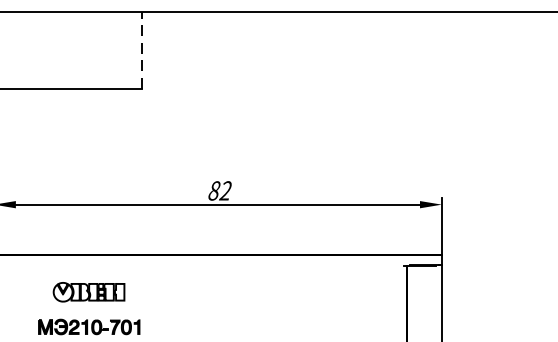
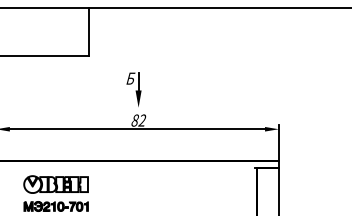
line: (142, 49) -> (89, 31), dashed -> solid
part: (211, 141) -> (133, 89), added
part: (88, 292) -> (55, 184), size x1.43

